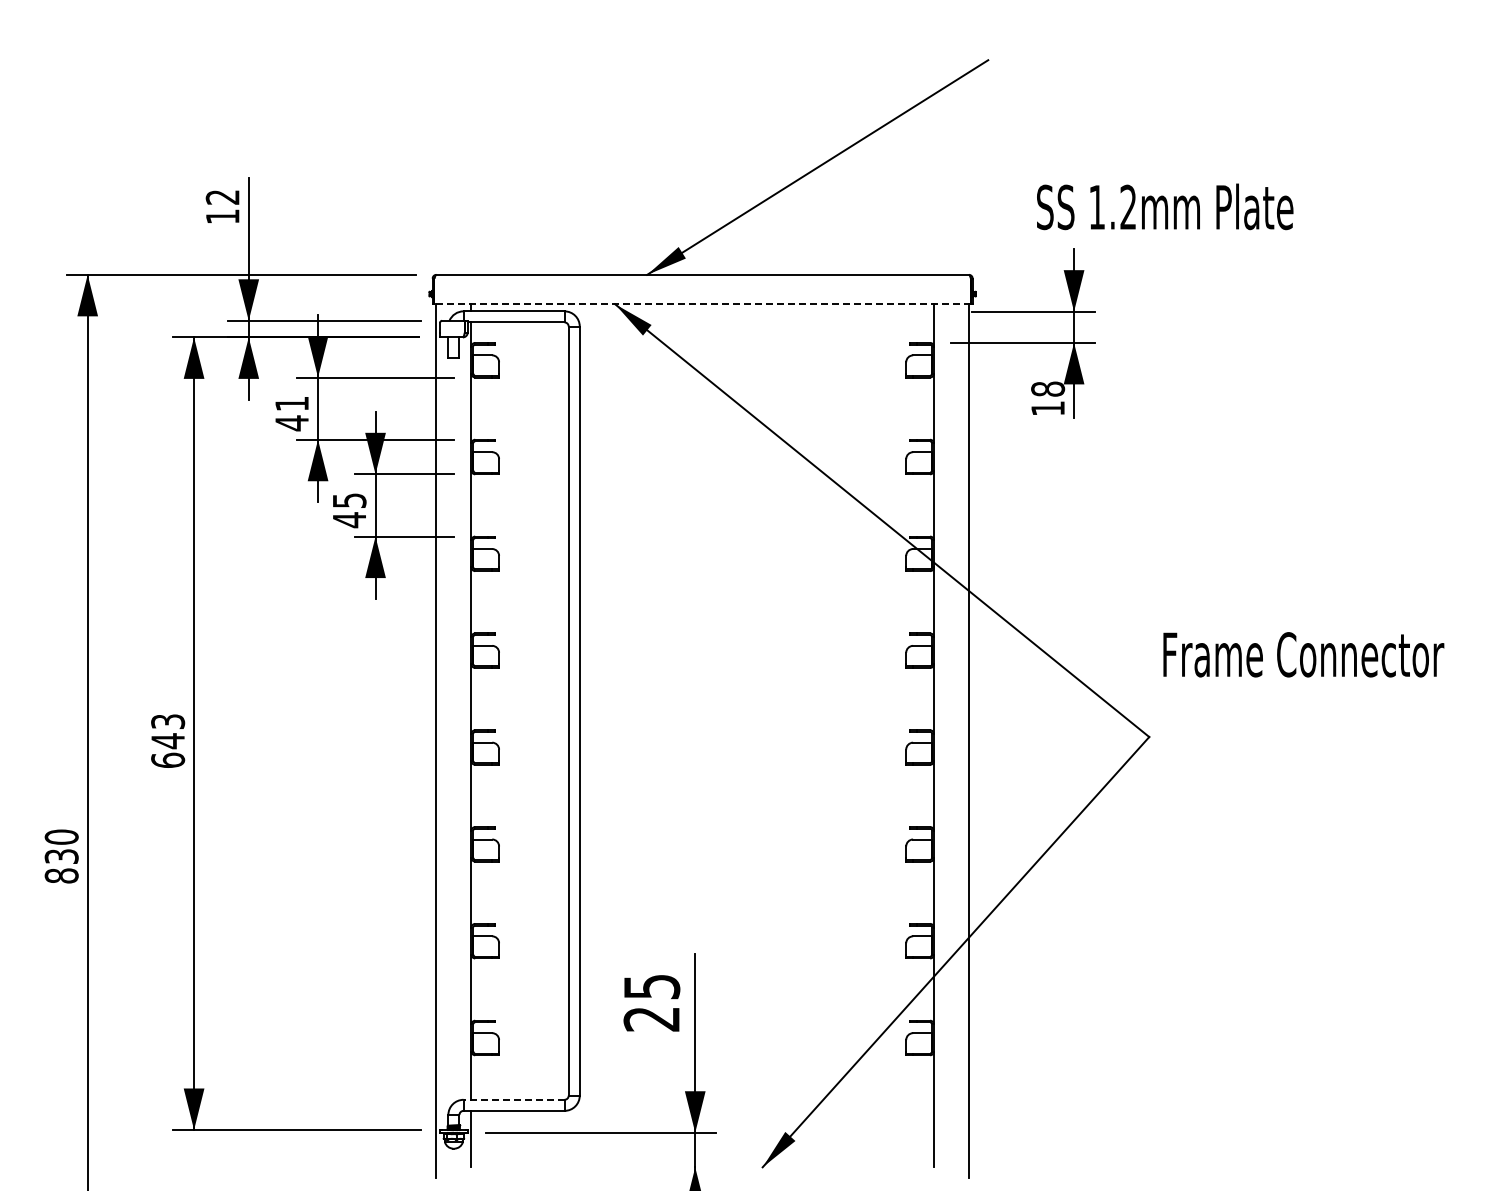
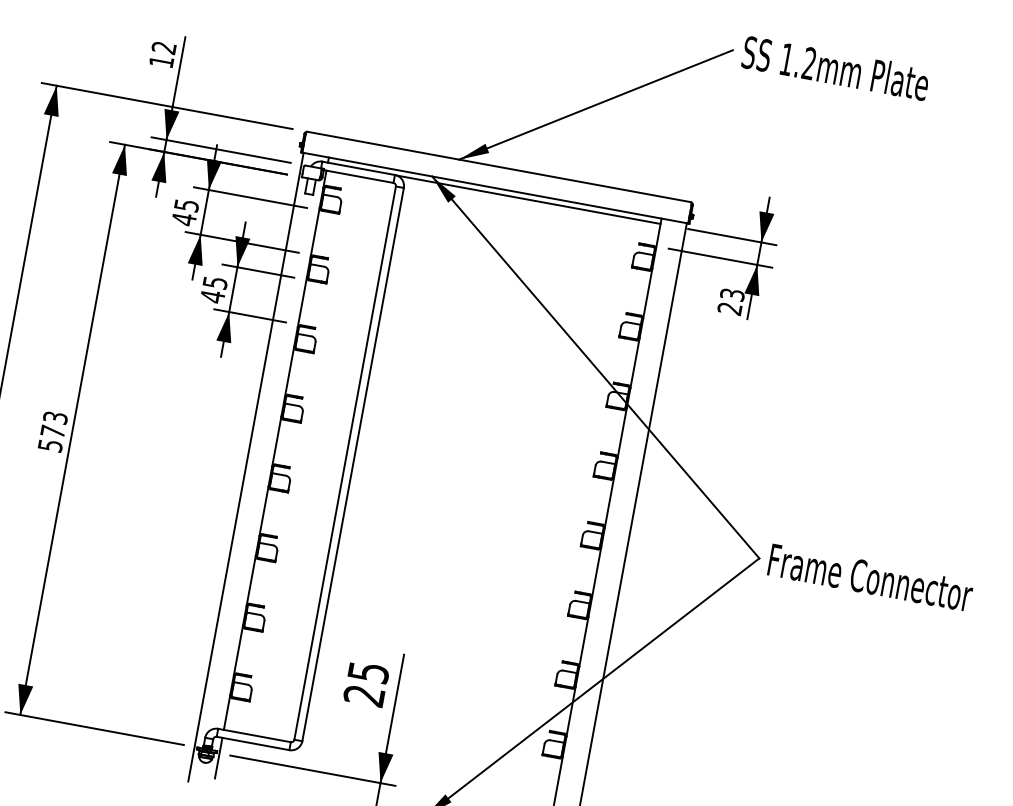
text: (1165, 206) -> (836, 67), moved
line: (702, 304) -> (495, 188), dashed -> solid
line: (750, 311) -> (528, 199), added
text: (1048, 398) -> (731, 301), 18 -> 23
text: (292, 403) -> (187, 205), 41 -> 45
text: (1303, 654) -> (870, 577), moved
text: (168, 750) -> (52, 438), 643 -> 573
line: (513, 1099) -> (254, 735), dashed -> solid

